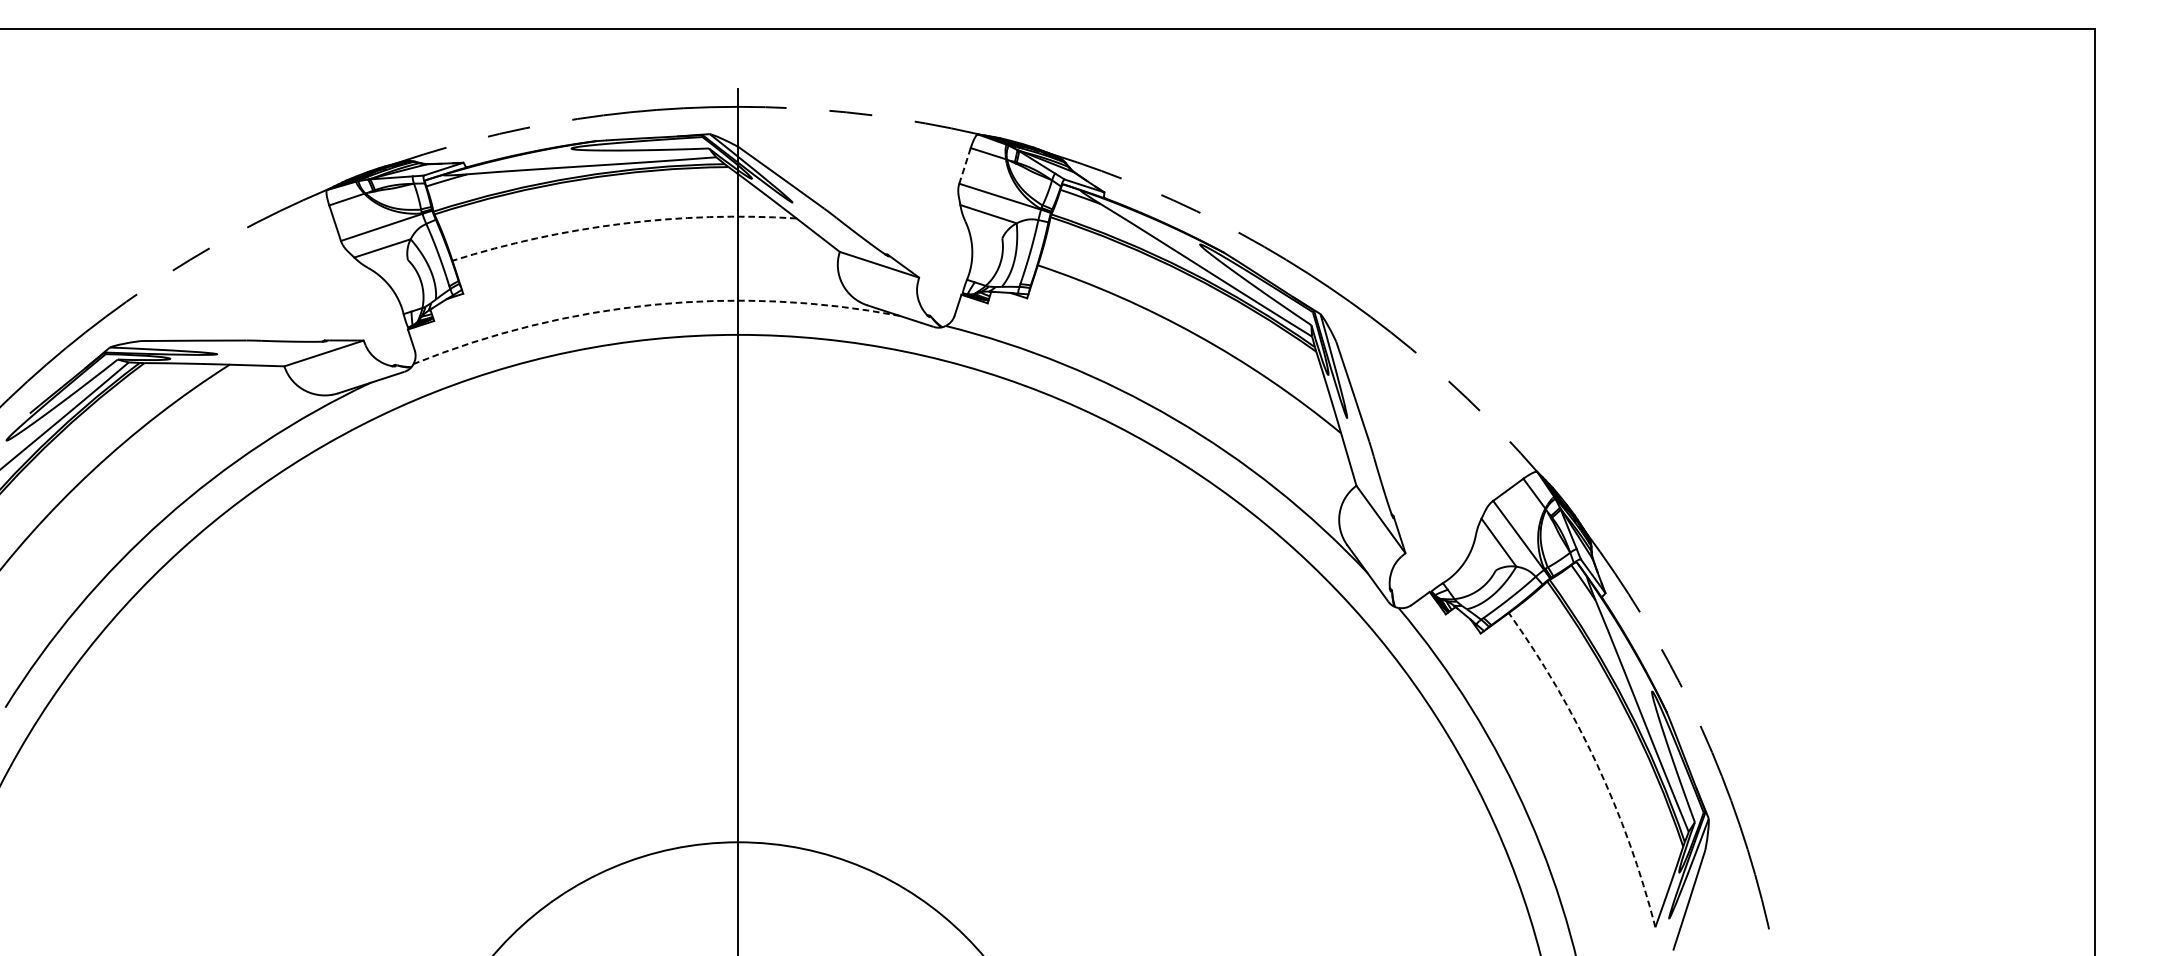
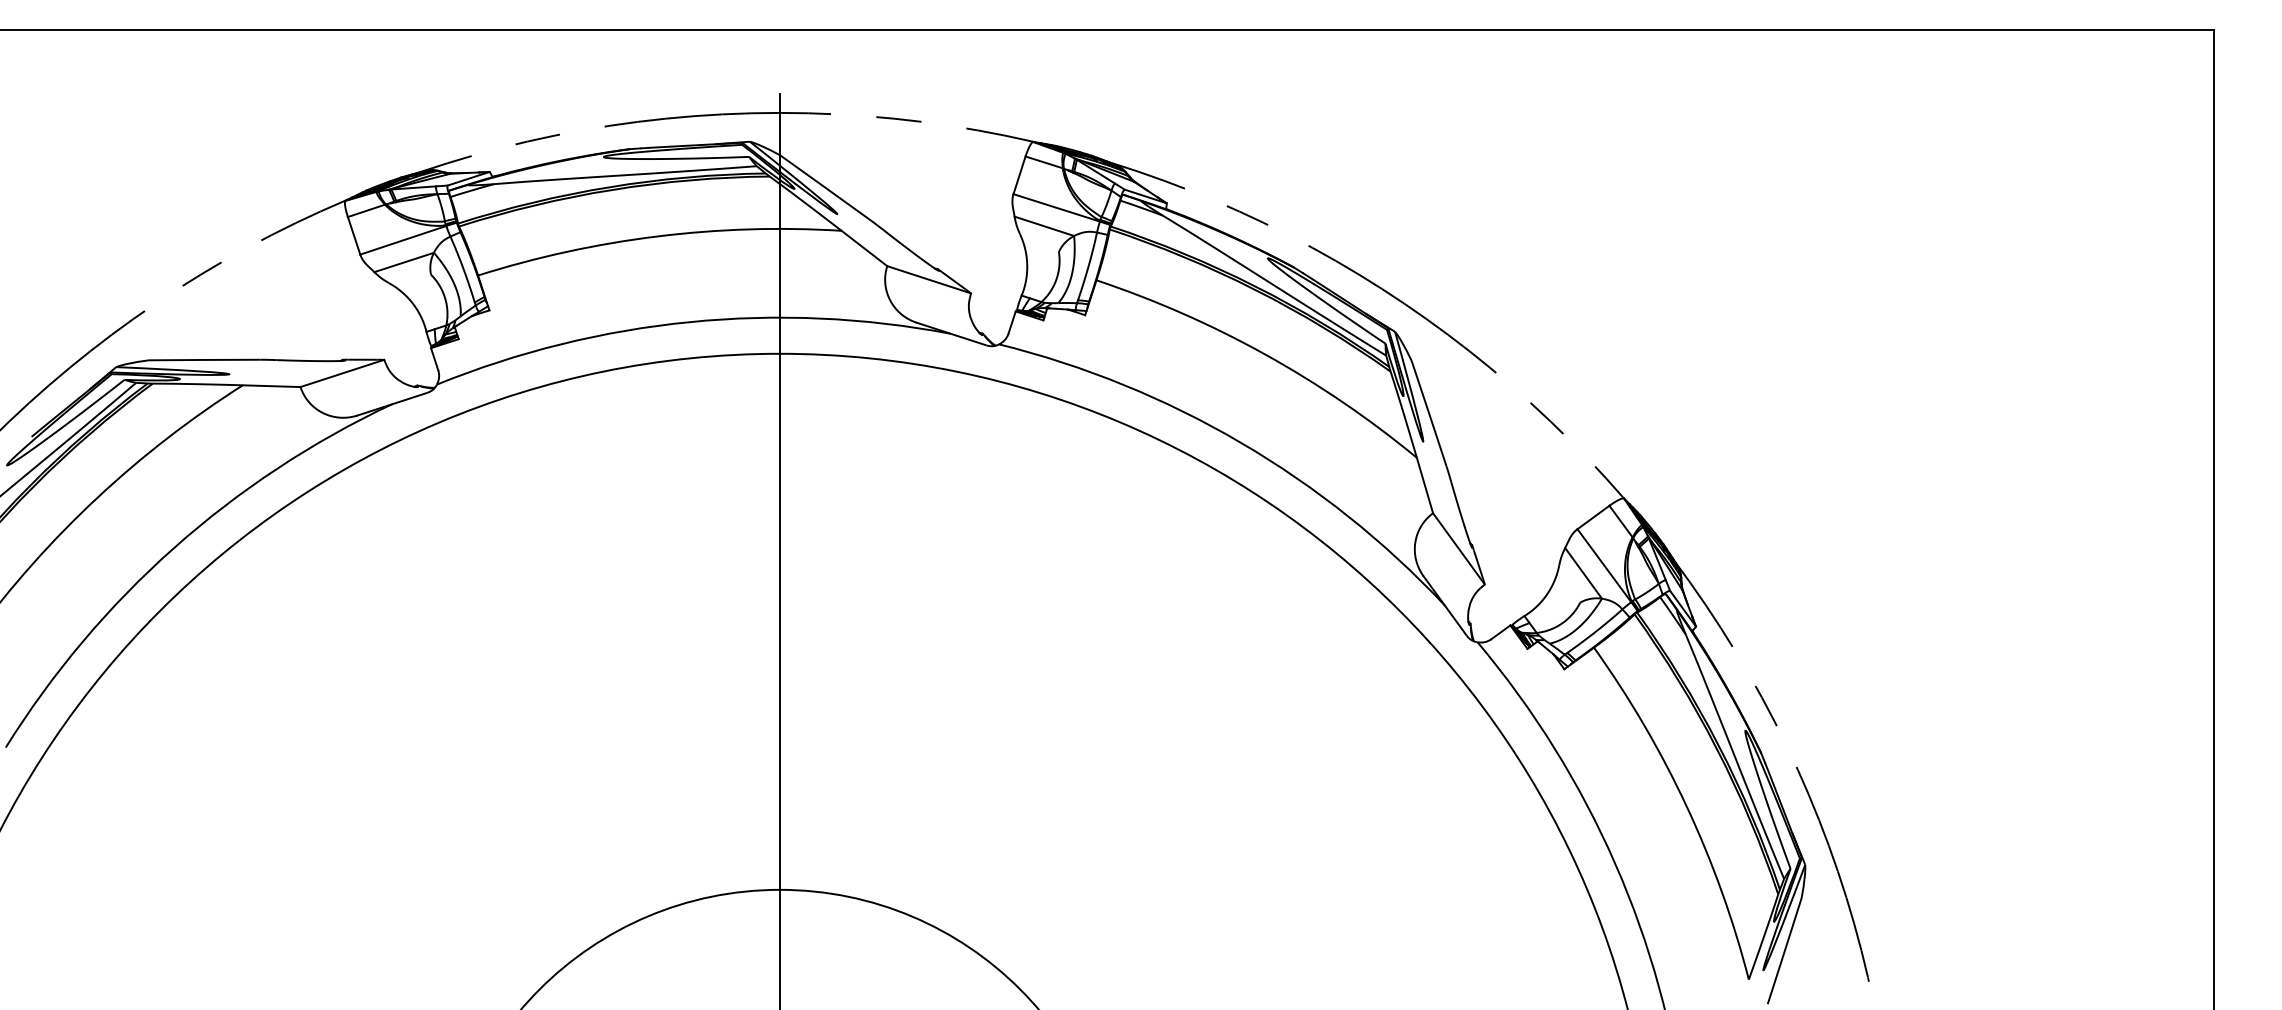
line: (964, 166) -> (1019, 175), dashed -> solid
arc: (622, 223) -> (657, 236), dashed -> solid
arc: (653, 305) -> (690, 322), dashed -> solid
arc: (1596, 763) -> (1686, 806), dashed -> solid

